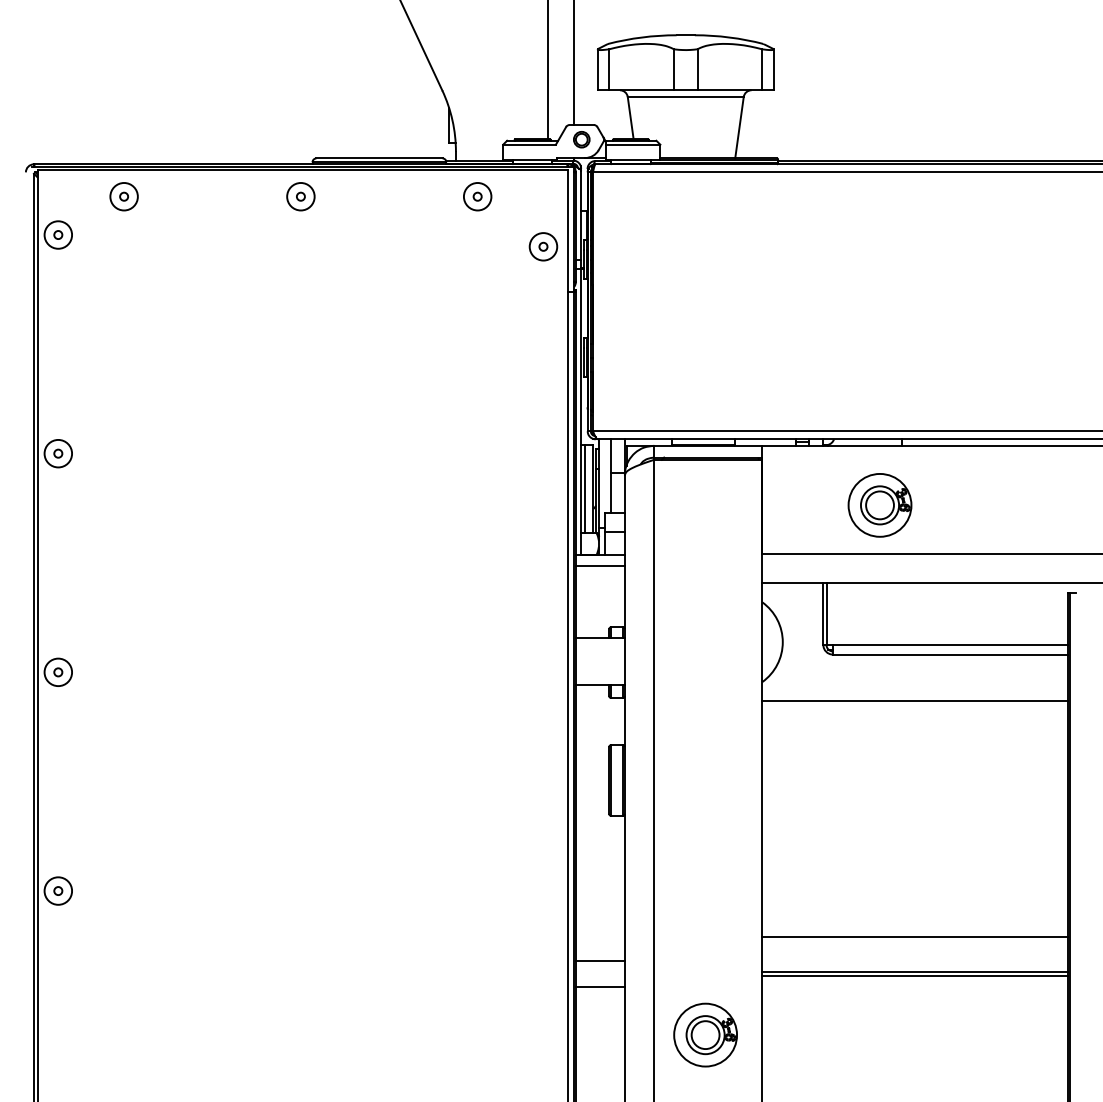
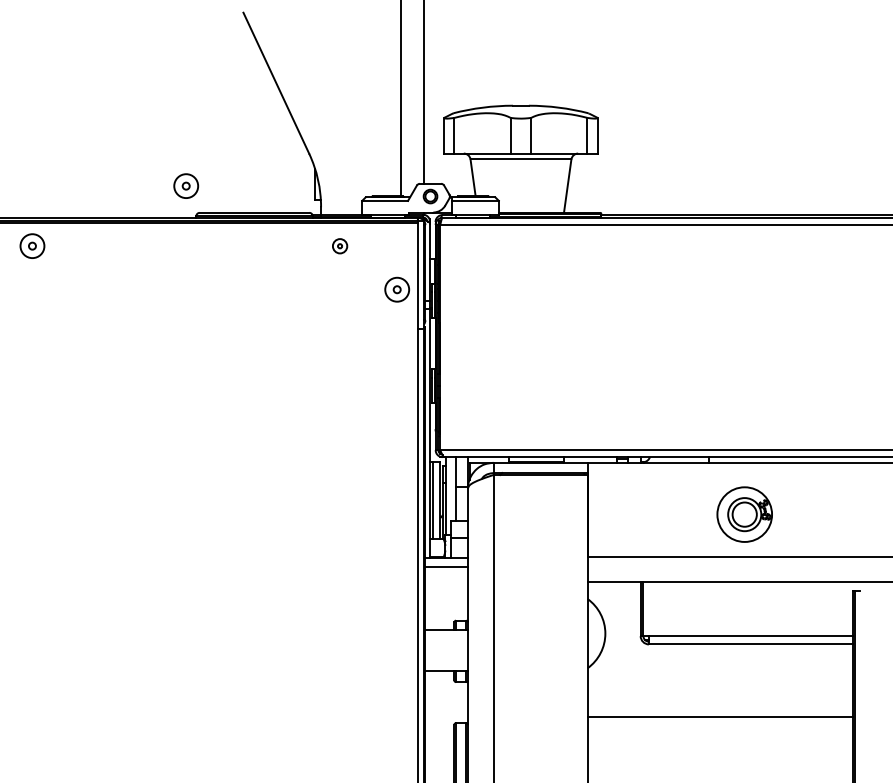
part: (300, 196) -> (185, 185), moved
part: (477, 196) -> (339, 245), size x0.6
part: (879, 505) -> (744, 514), moved
line: (914, 700) -> (719, 716), moved

